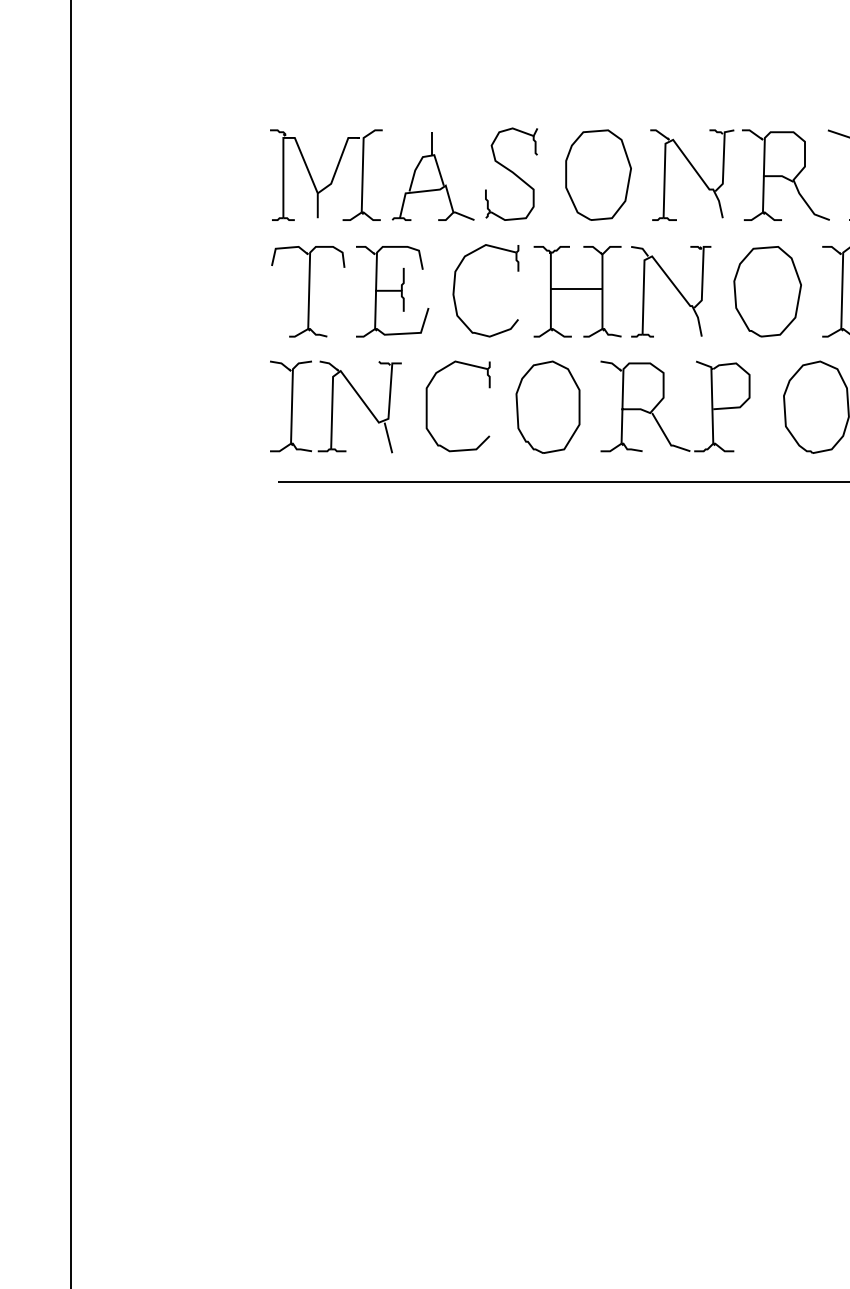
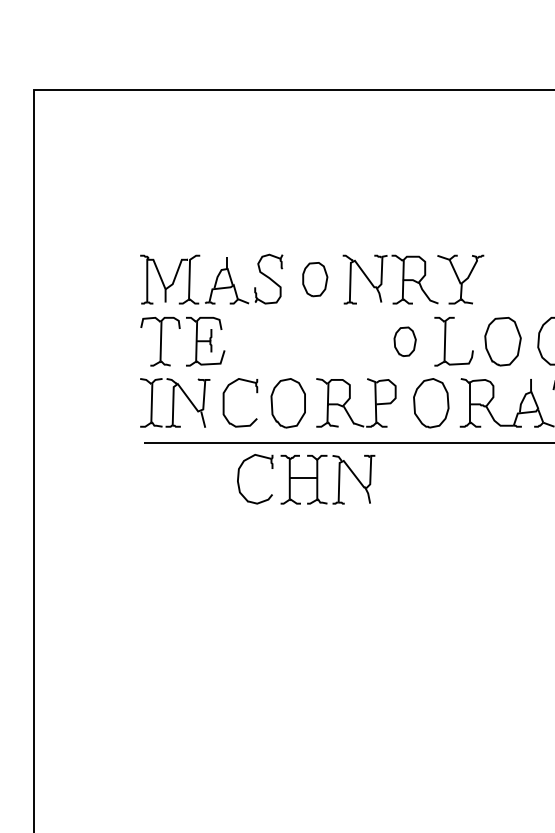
part: (599, 174) -> (315, 279), size x0.7
part: (582, 291) -> (306, 479), moved
part: (766, 291) -> (404, 341), size x0.6

